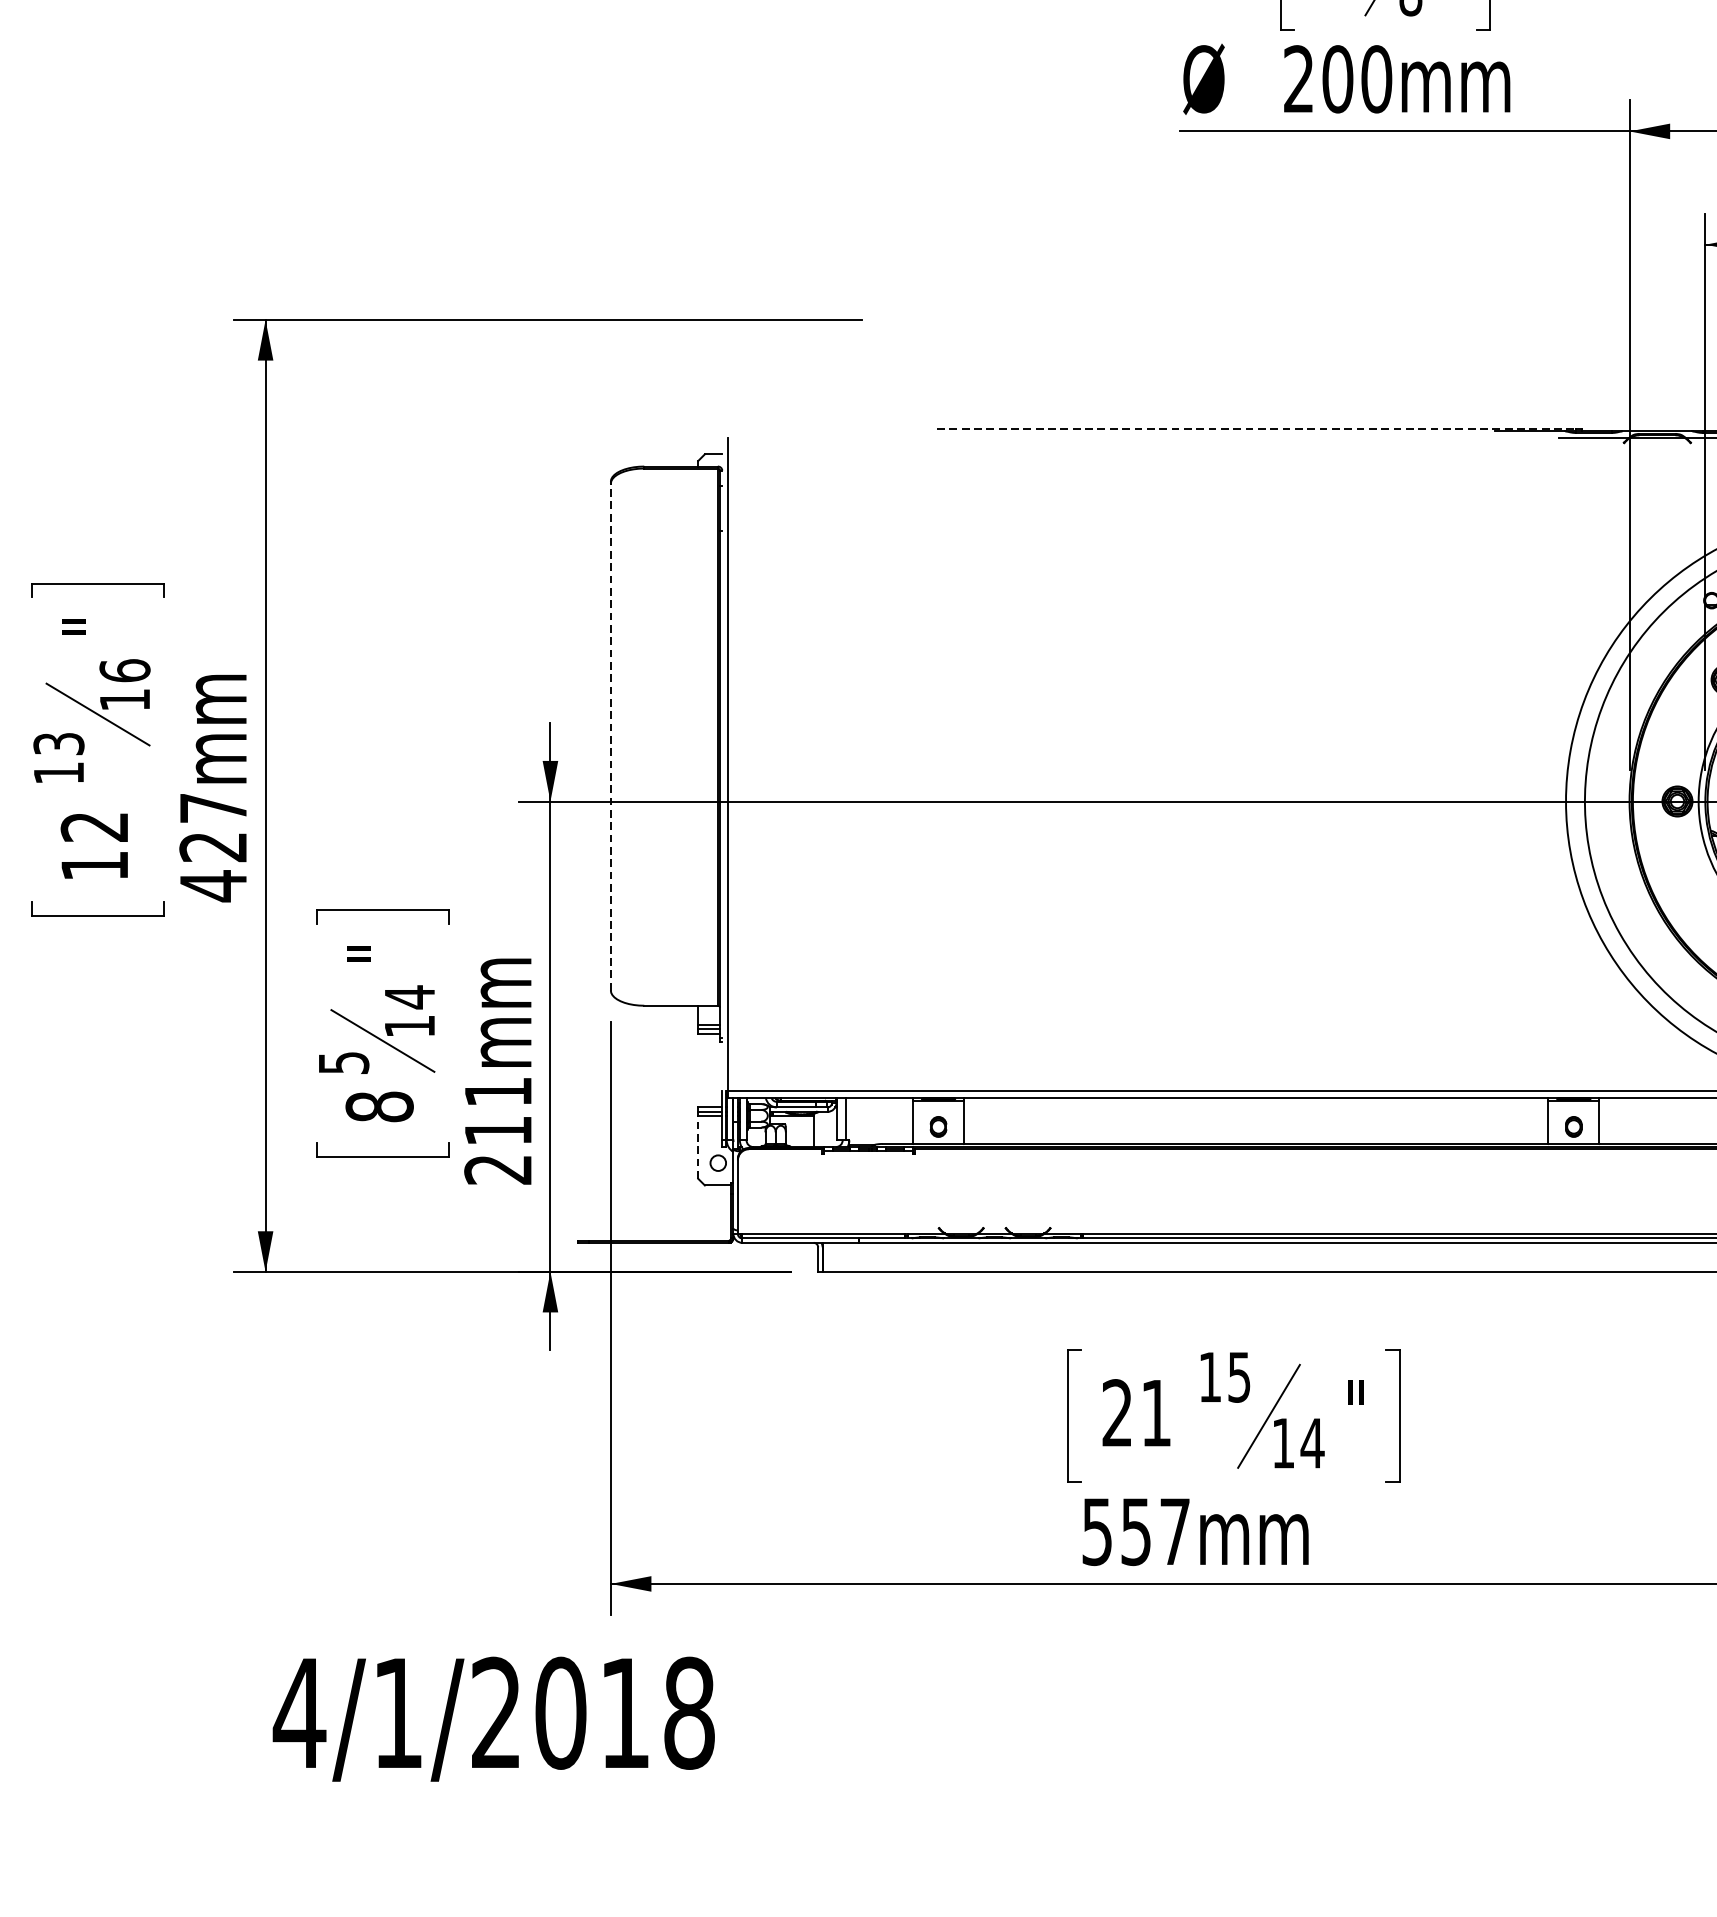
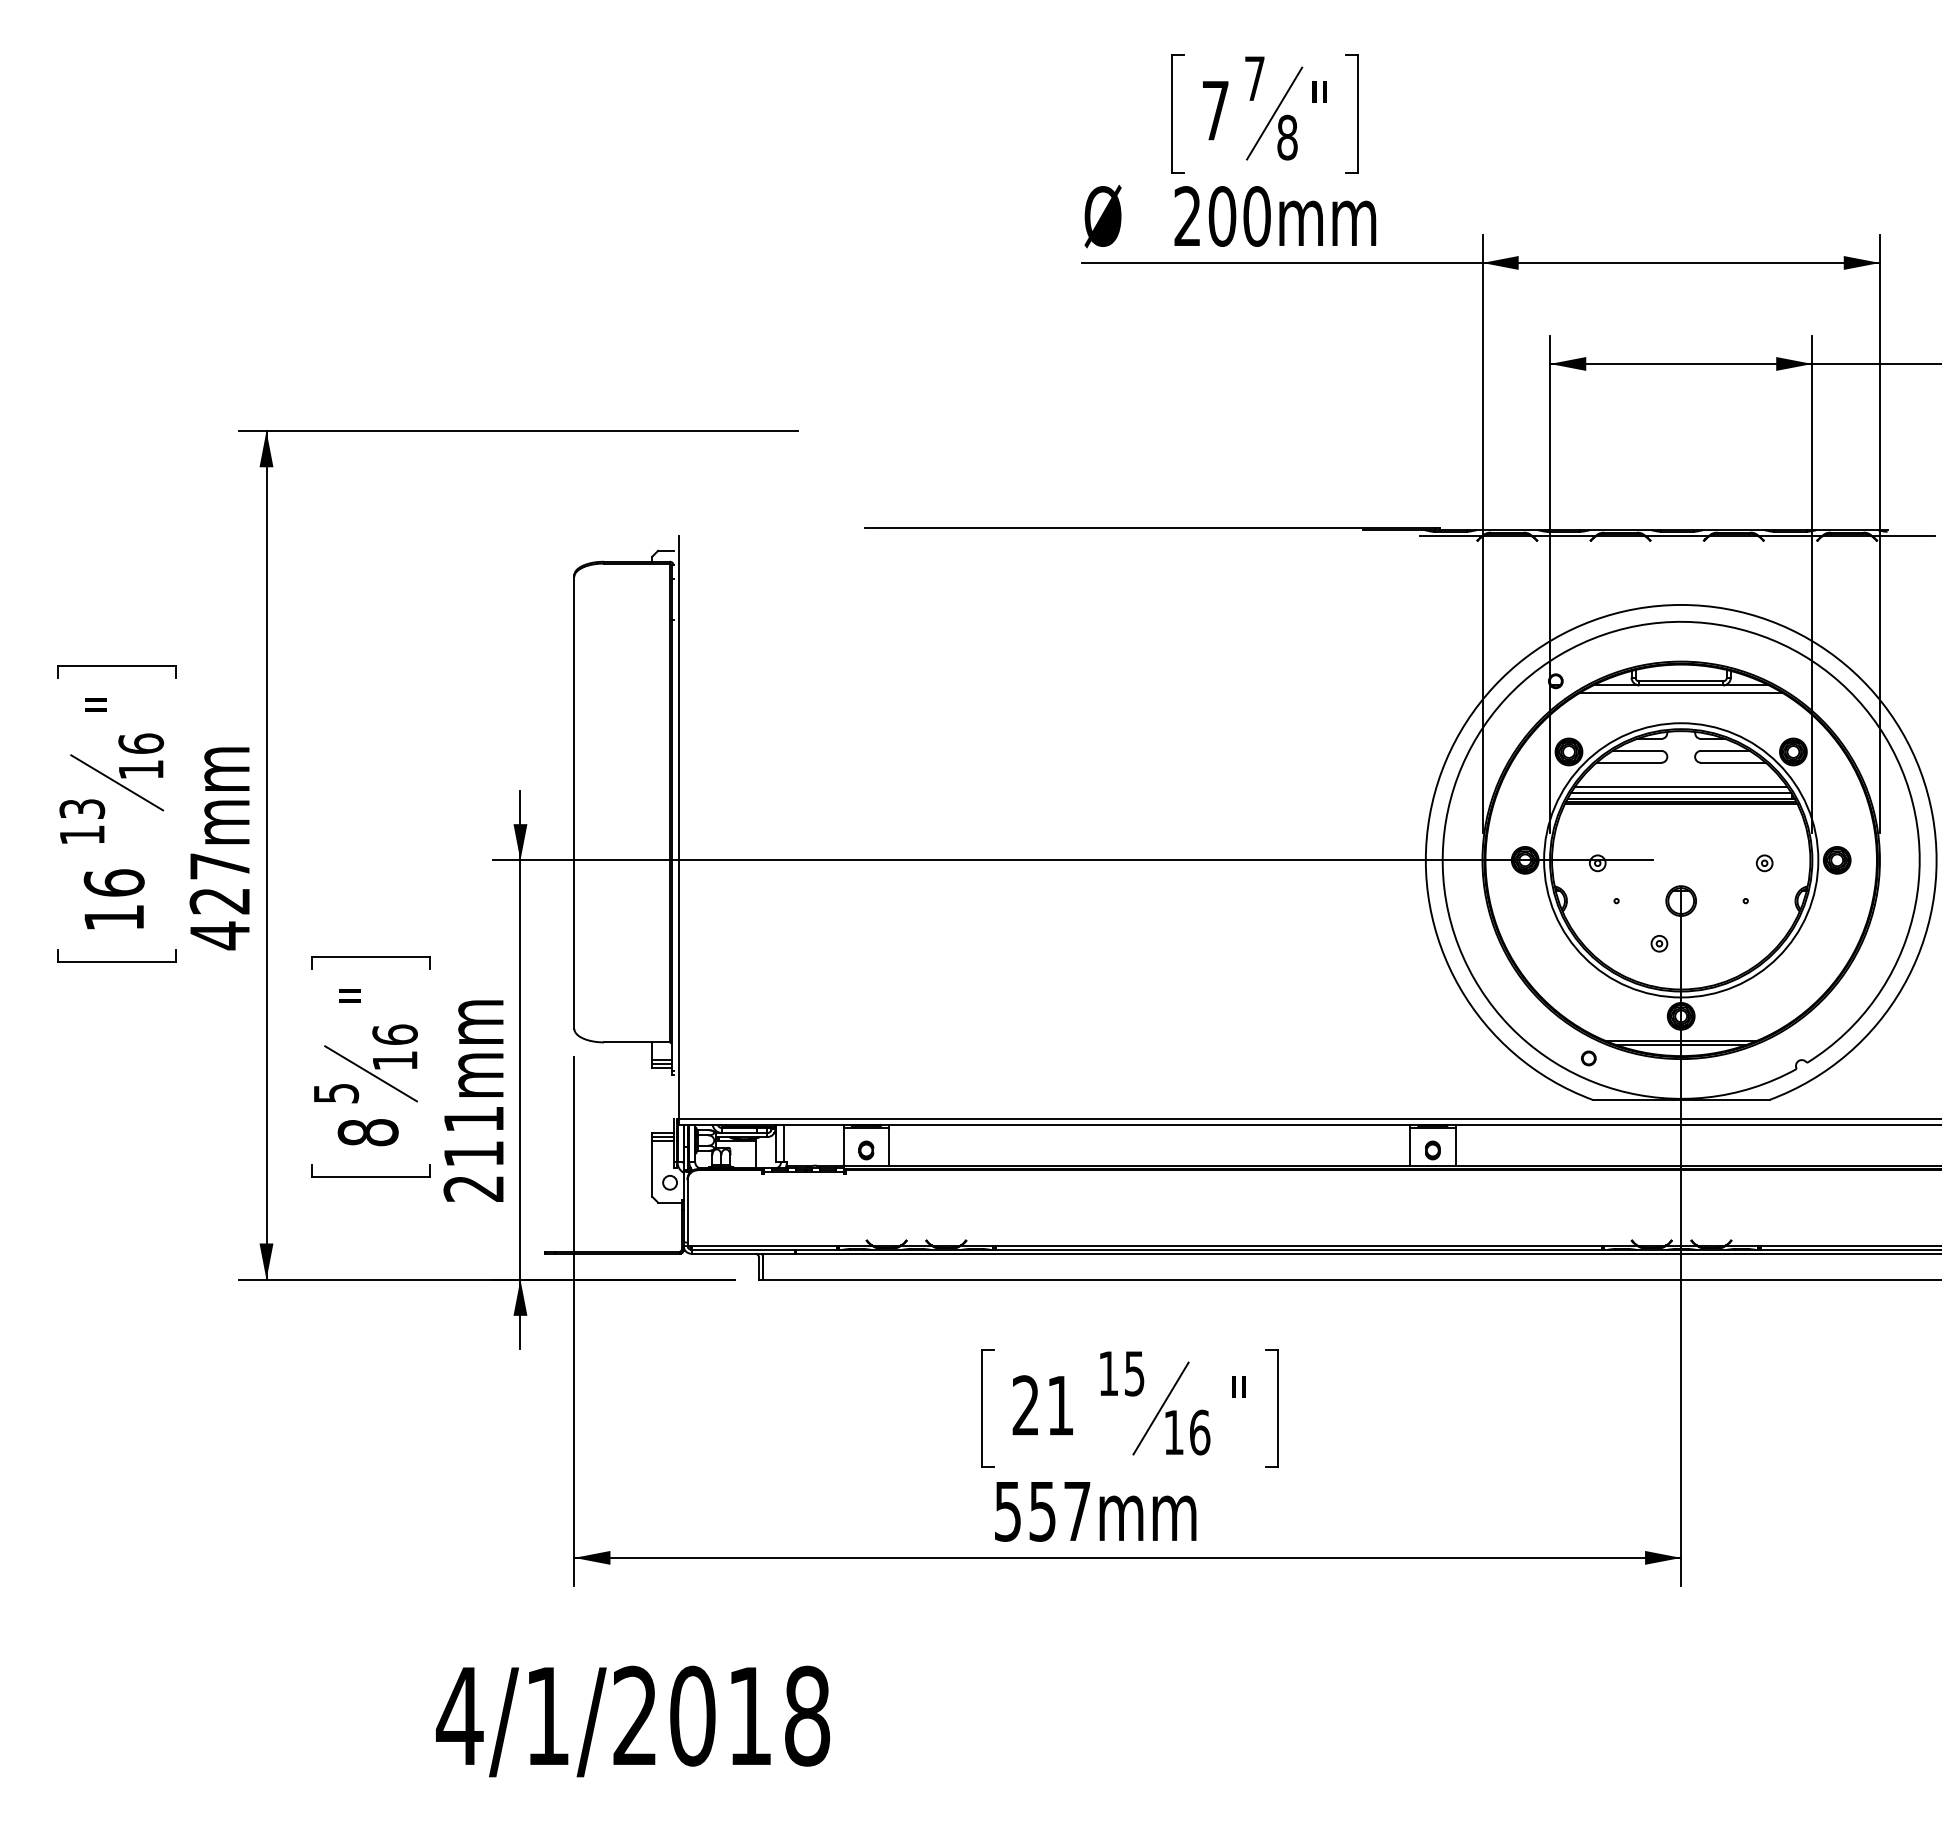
line: (1257, 429) -> (1150, 528), dashed -> solid
line: (611, 736) -> (574, 802), dashed -> solid
text: (93, 826) -> (113, 882), 12 -> 16
text: (409, 996) -> (394, 1034), 14 -> 16
line: (698, 1147) -> (652, 1168), dashed -> solid
text: (1312, 1443) -> (1199, 1432), 14 -> 16
text: (494, 1719) -> (633, 1721), moved

